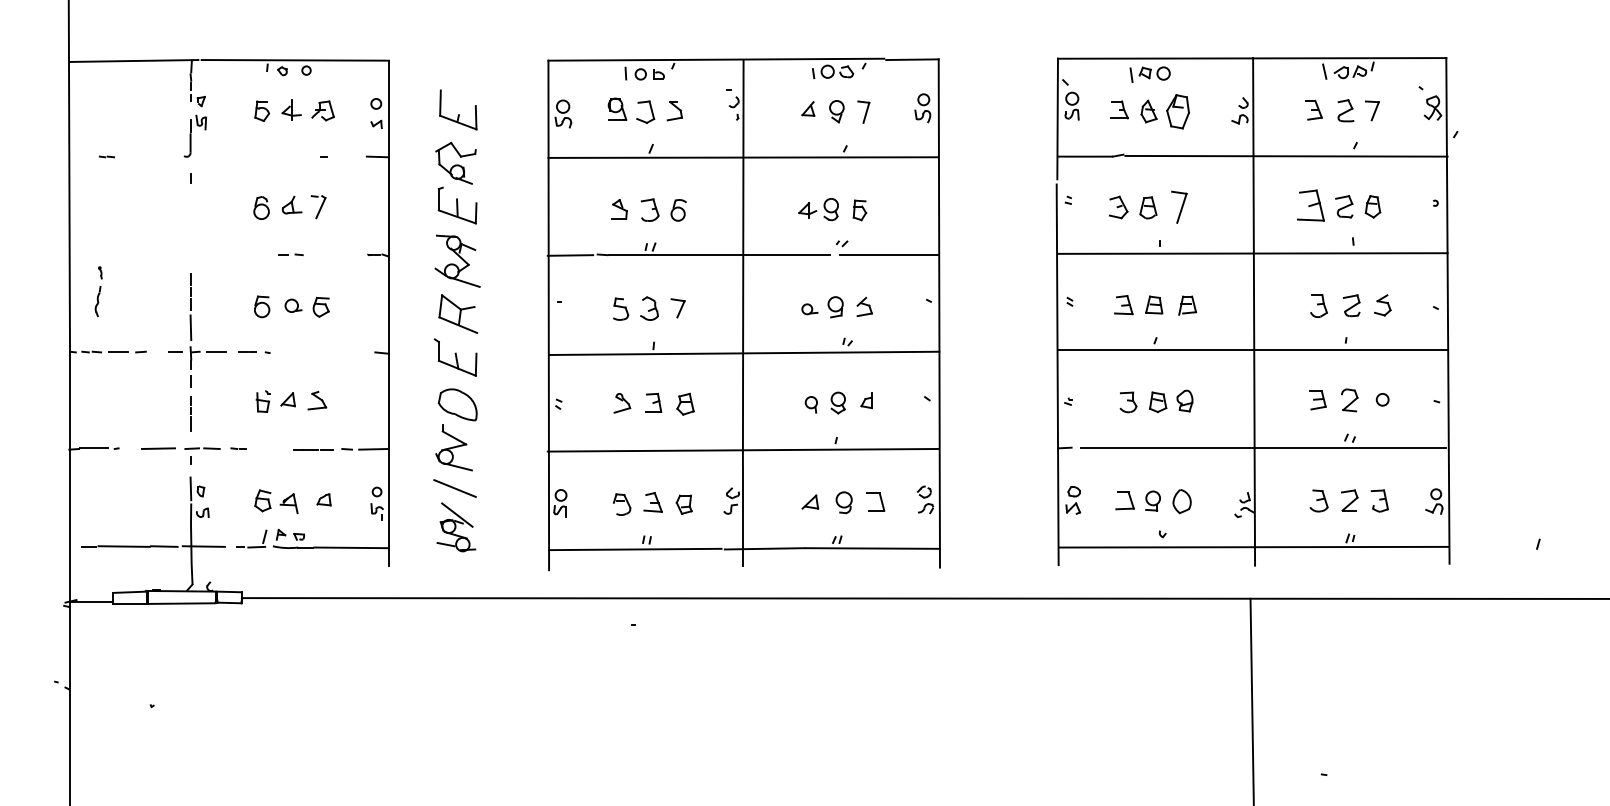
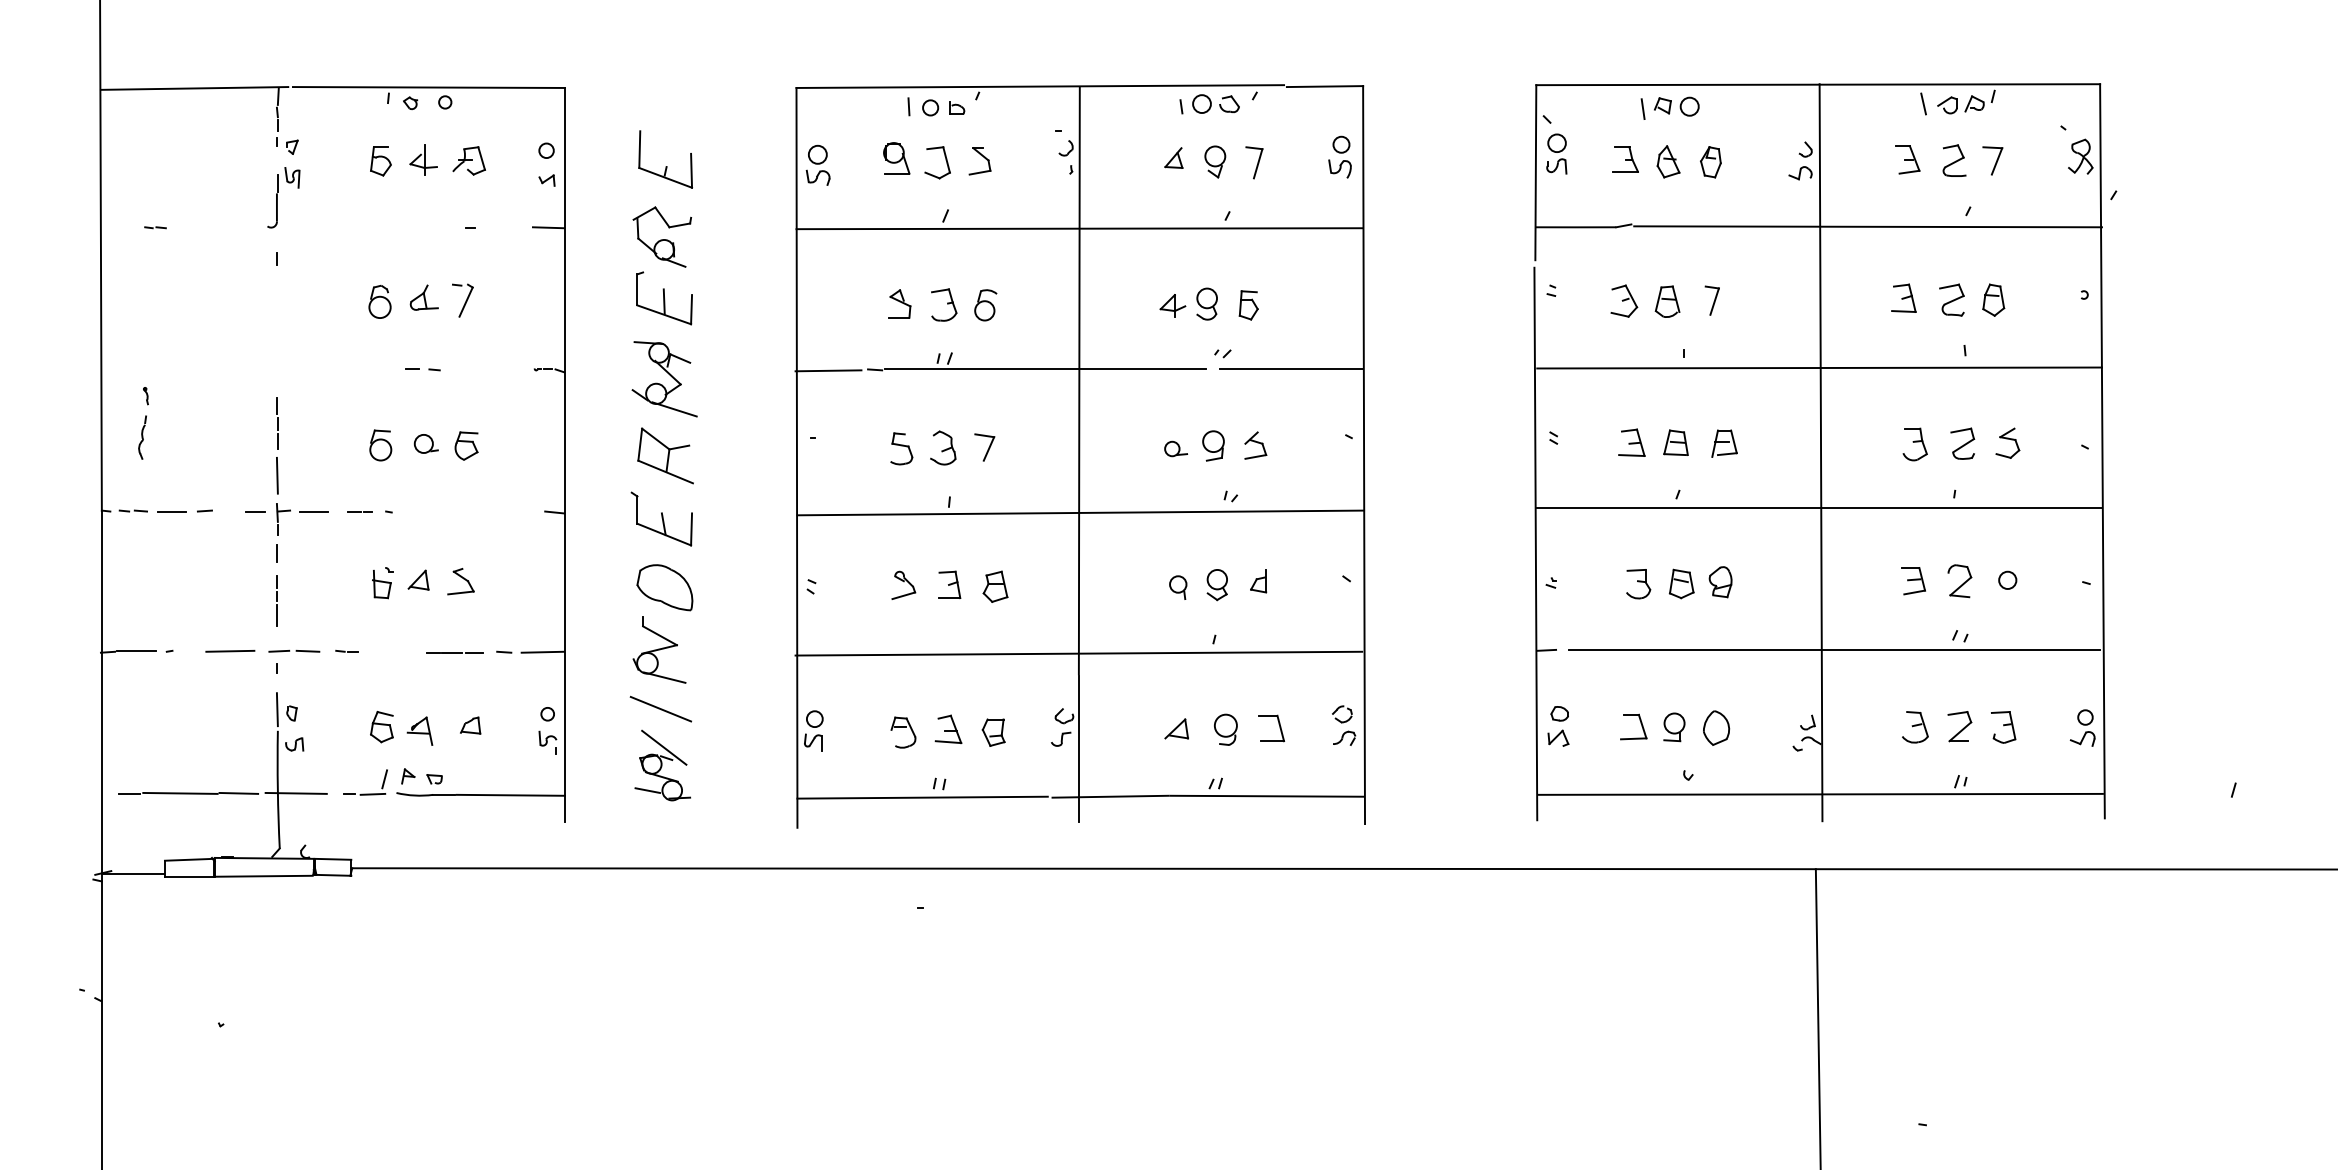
part: (1178, 111) -> (1711, 161), size x0.62
part: (1311, 205) -> (1904, 298), size x0.62
part: (1178, 206) -> (1711, 299), size x0.62

